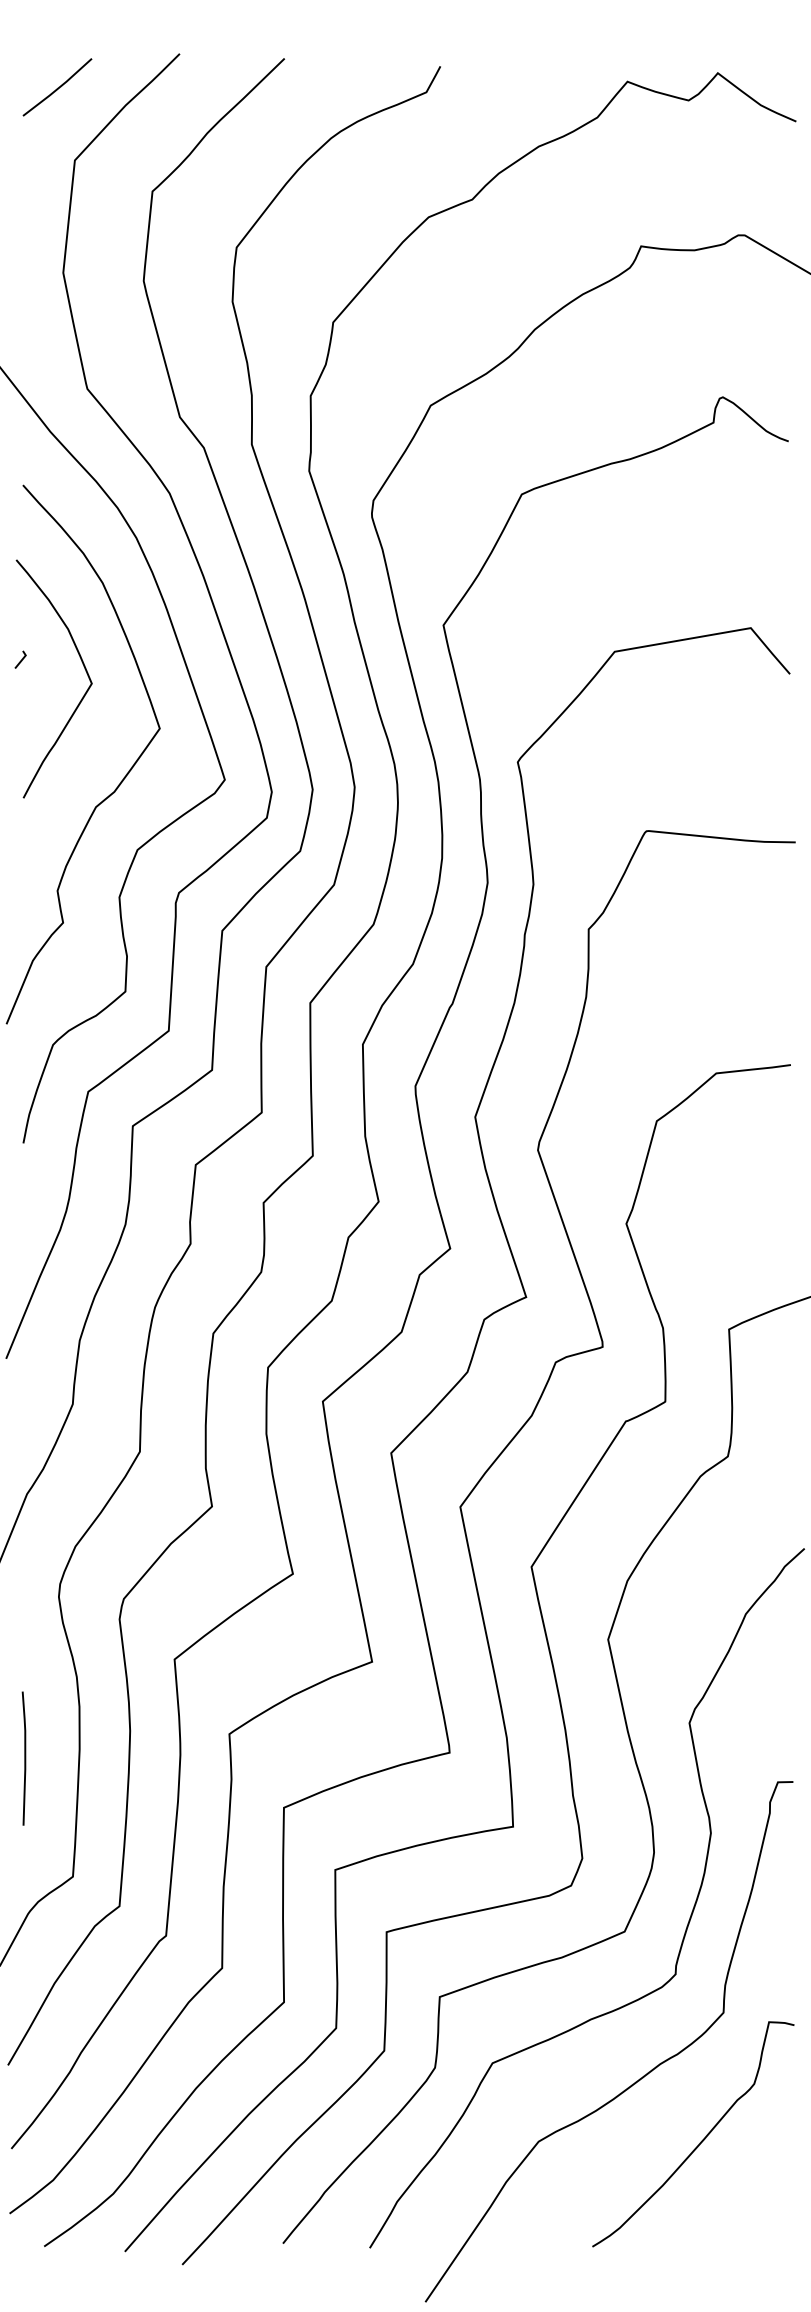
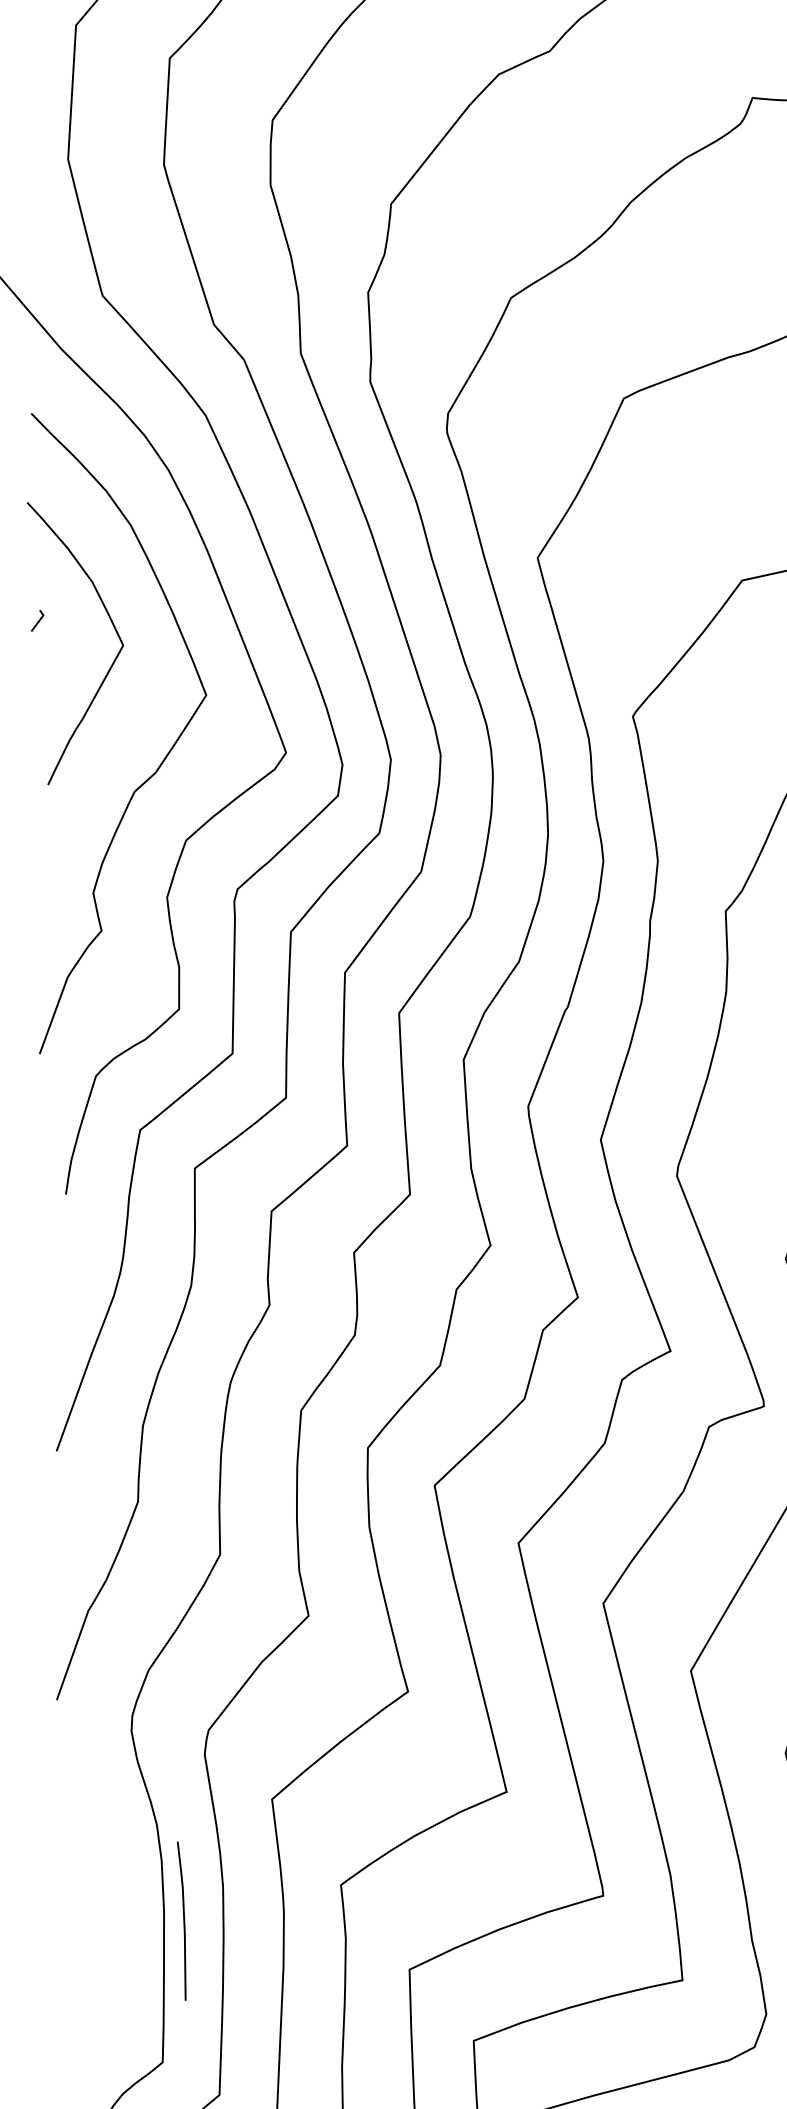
line: (24, 1758) -> (183, 1920), moved

